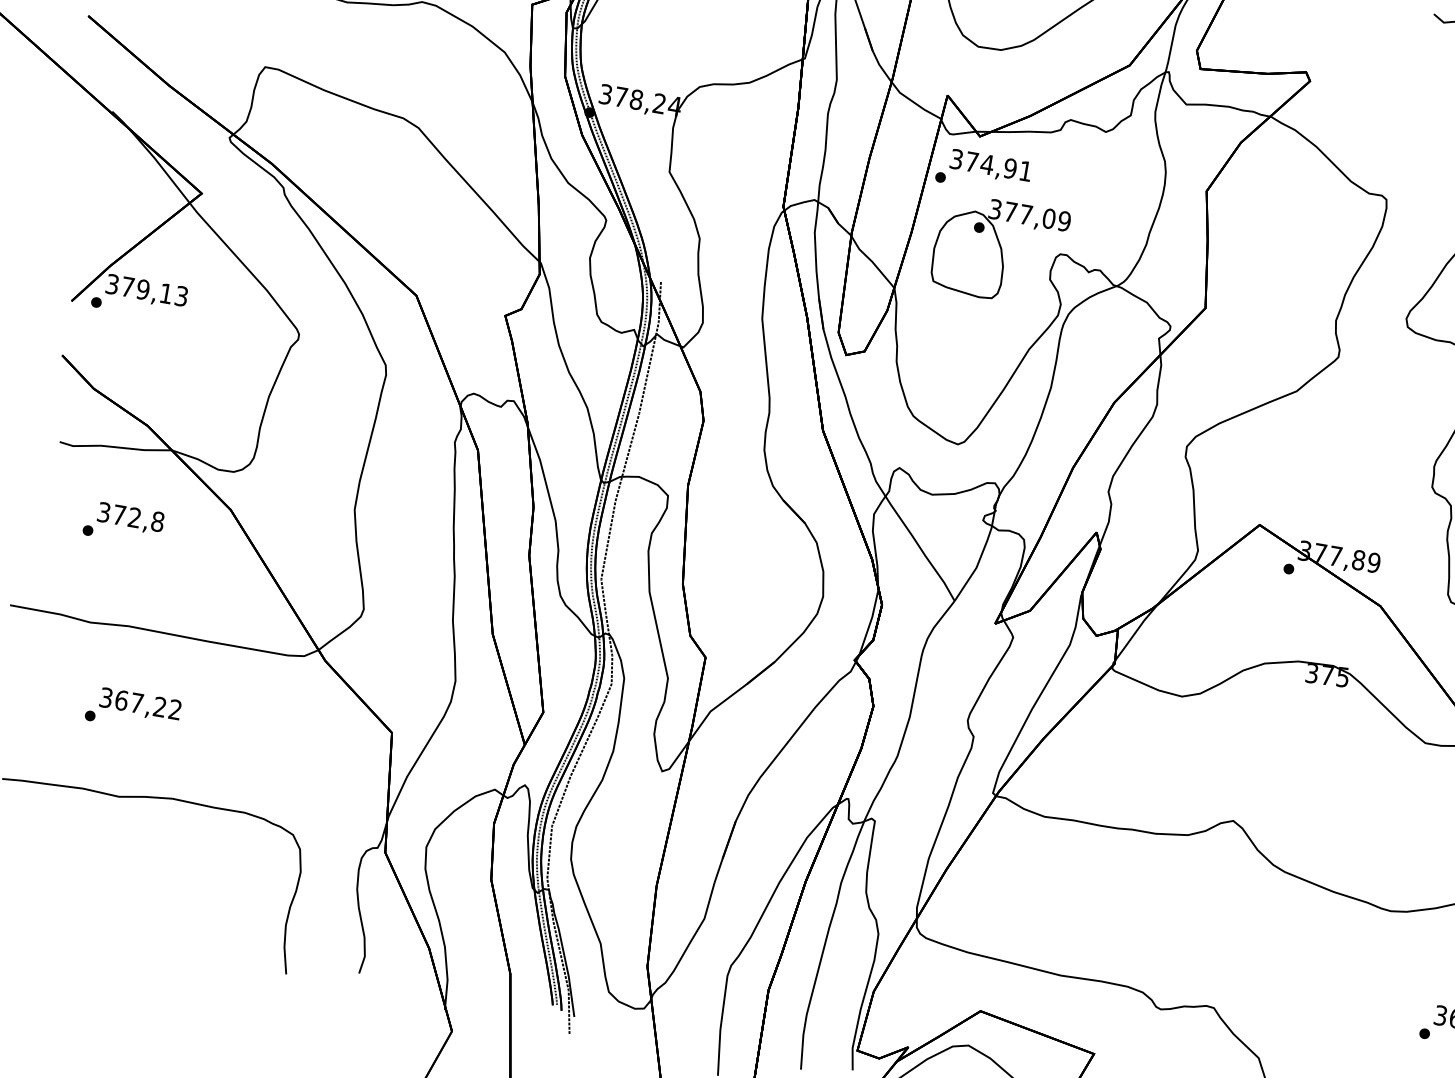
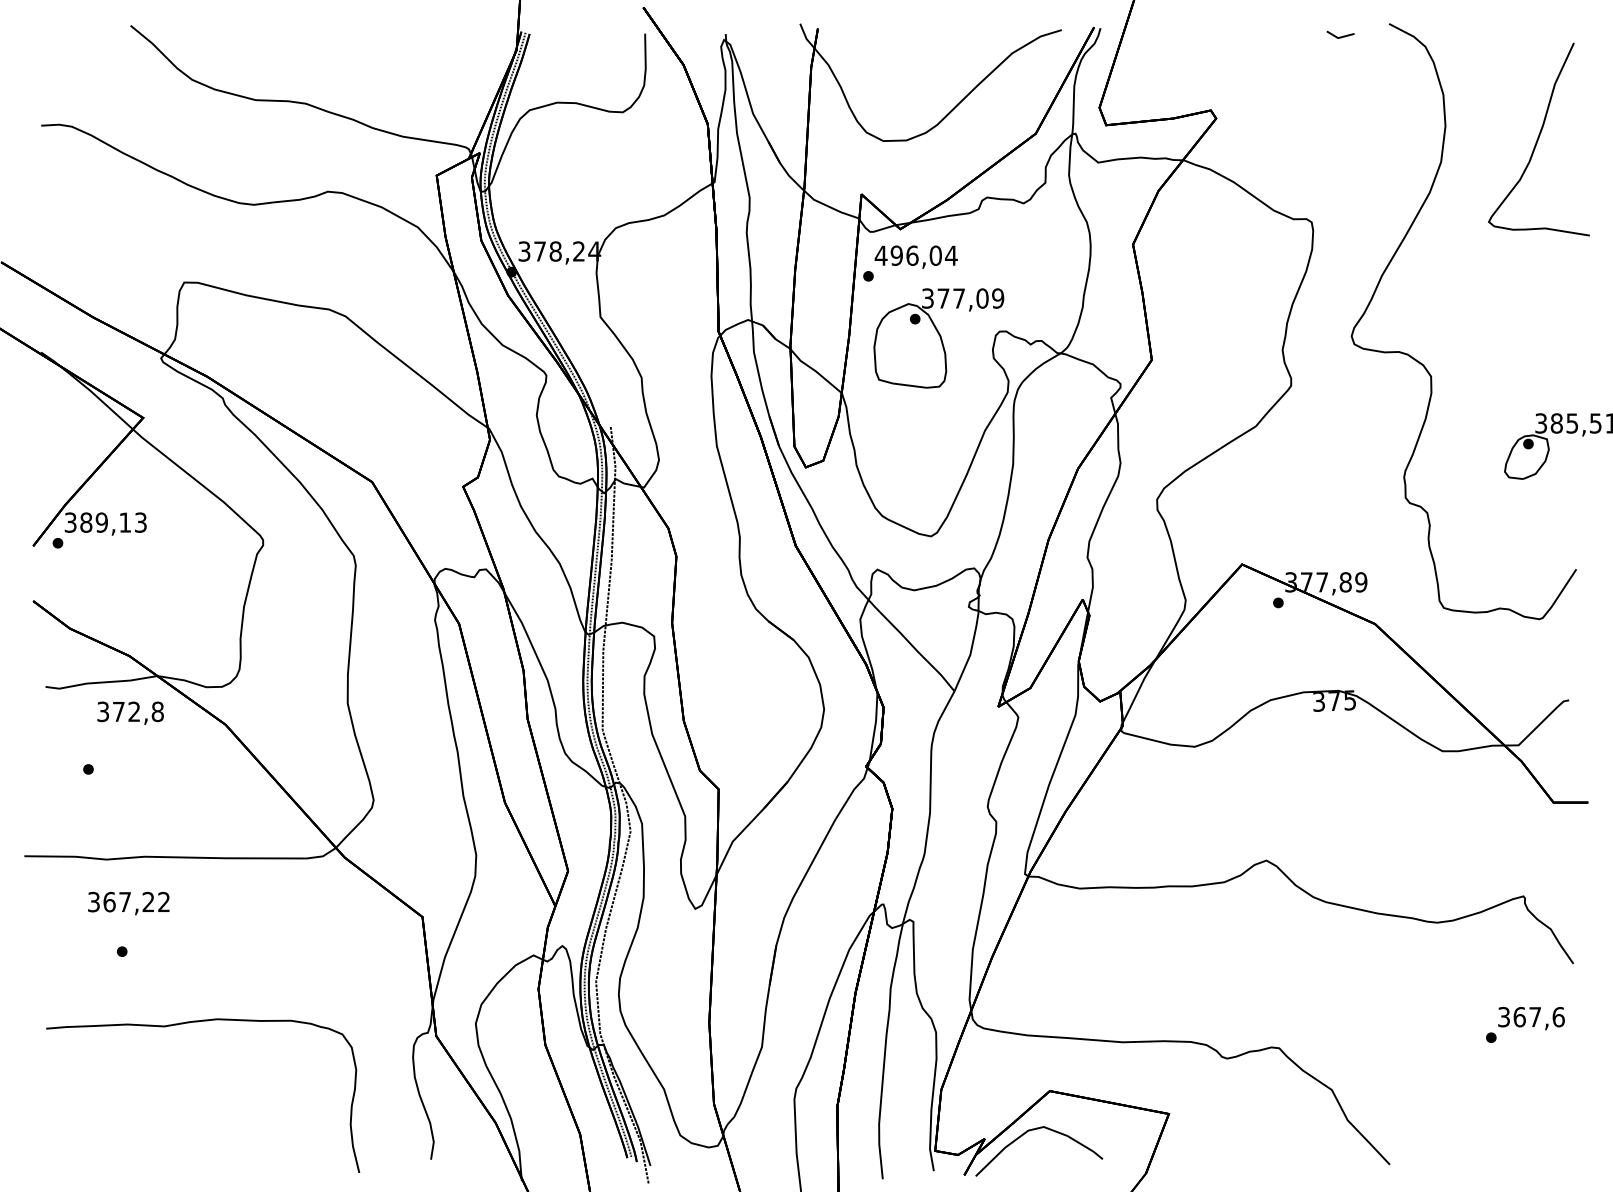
text: (990, 164) -> (915, 255), 374,91 -> 496,04
text: (128, 286) -> (86, 522), 379,13 -> 389,13
text: (130, 517) -> (130, 712), moved
text: (140, 705) -> (128, 903), moved

